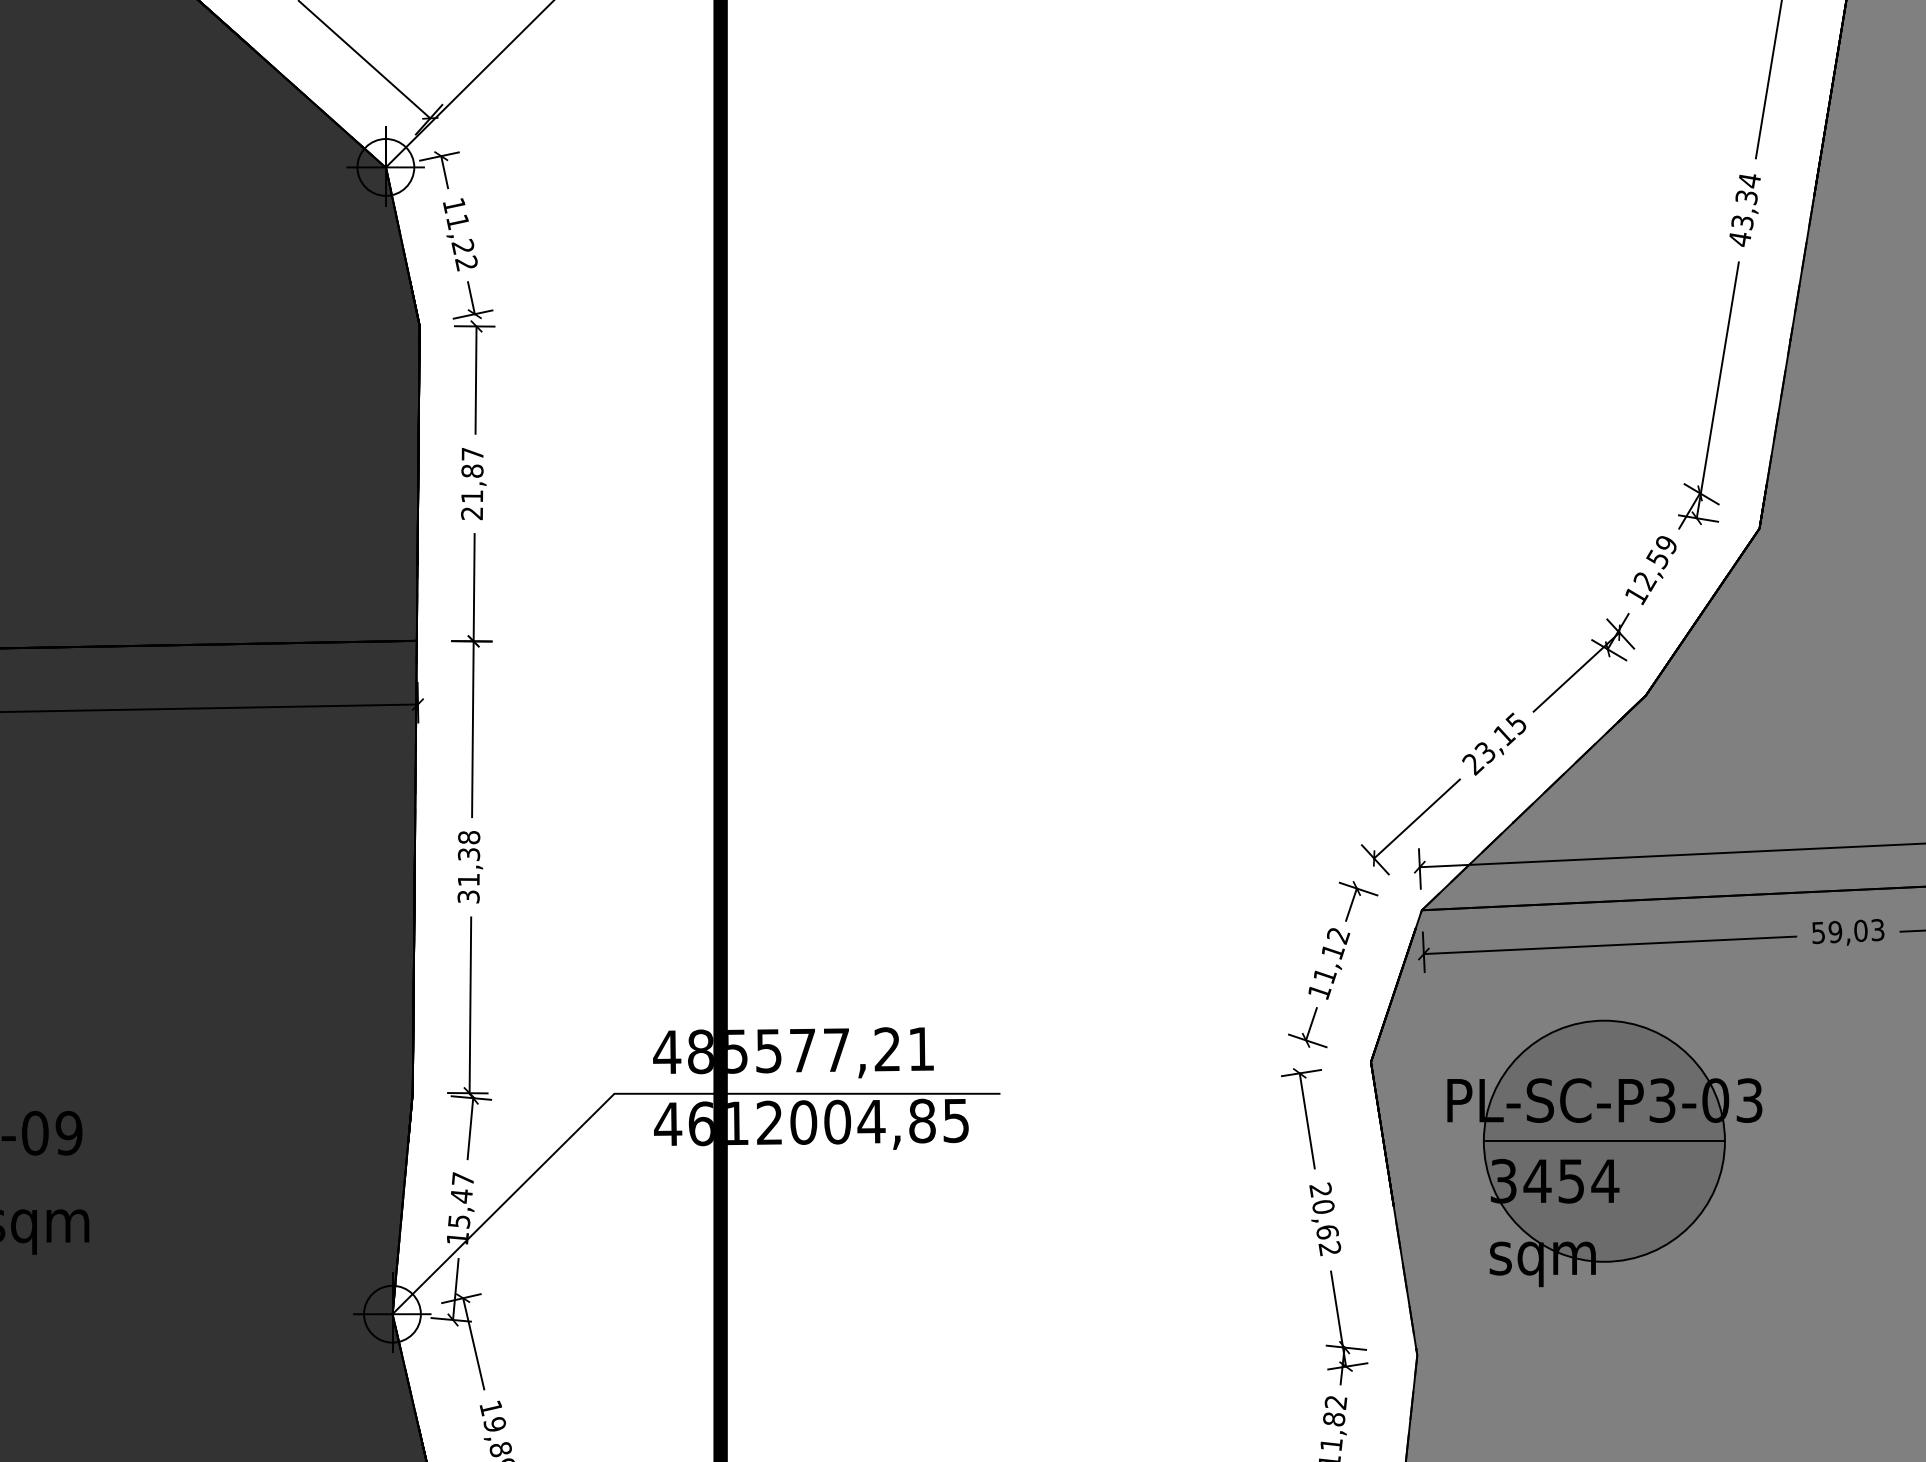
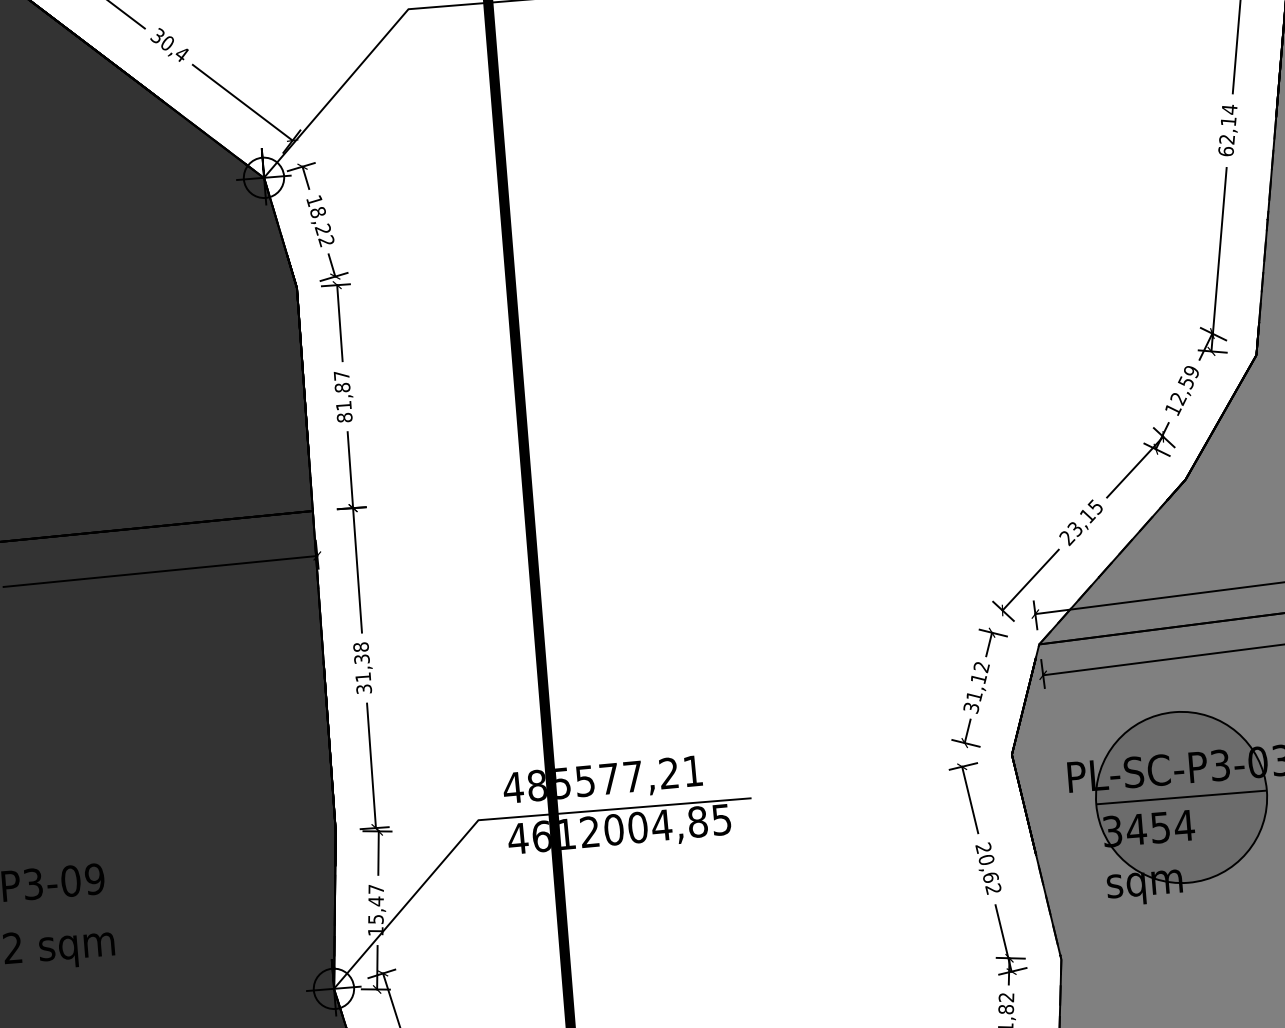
text: (1743, 218) -> (1227, 136), 43,34 -> 62,14
text: (457, 222) -> (317, 212), 11,22 -> 18,22
text: (472, 513) -> (344, 417), 21,87 -> 81,87
text: (1319, 992) -> (971, 708), 11,12 -> 31,12

